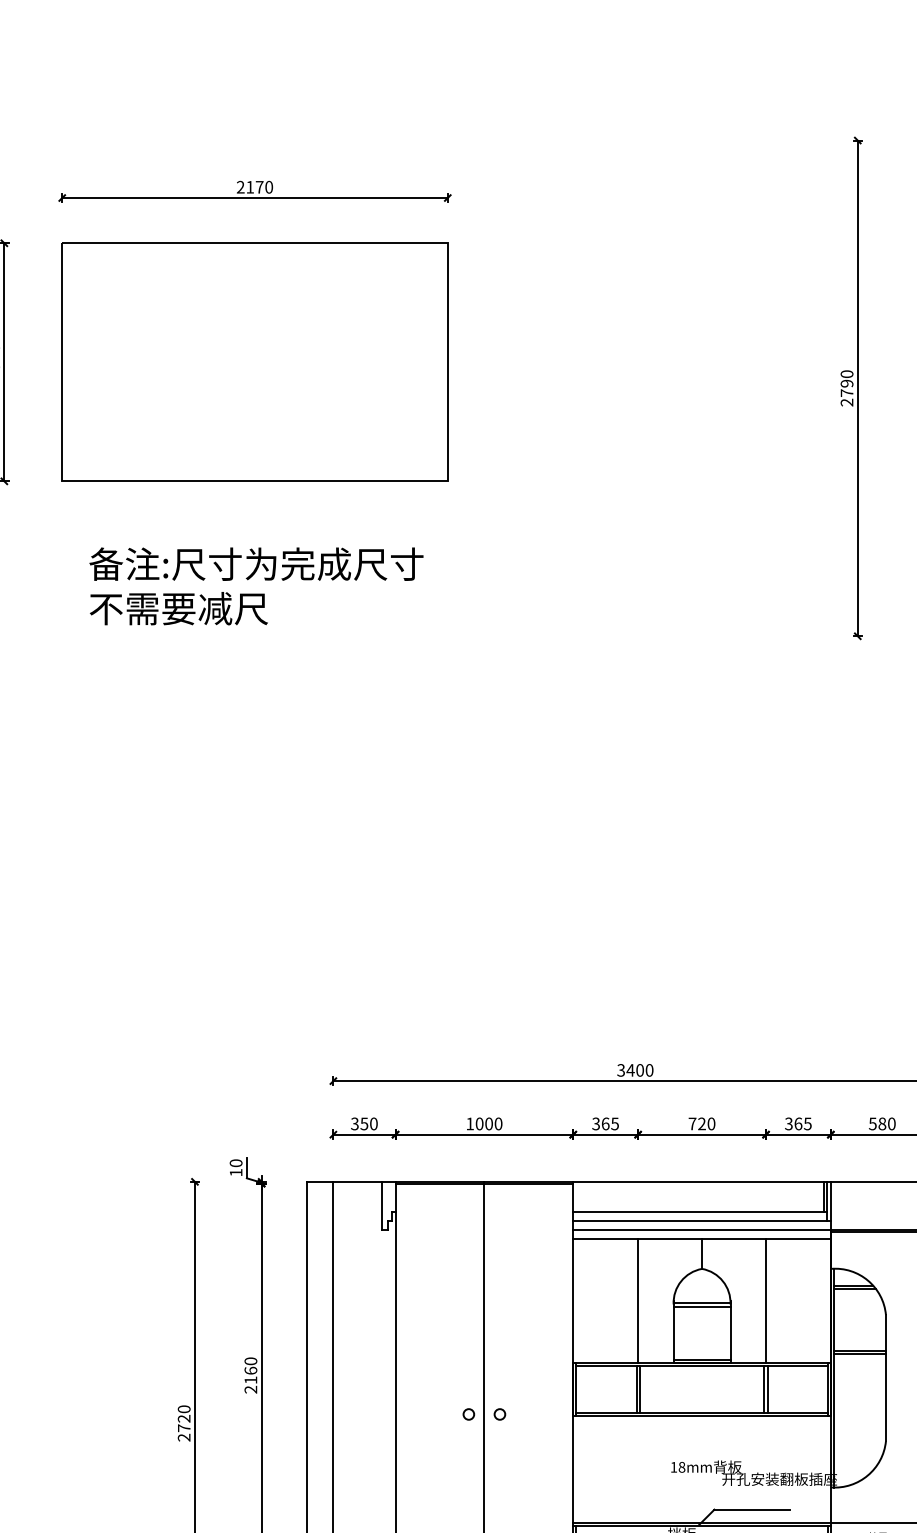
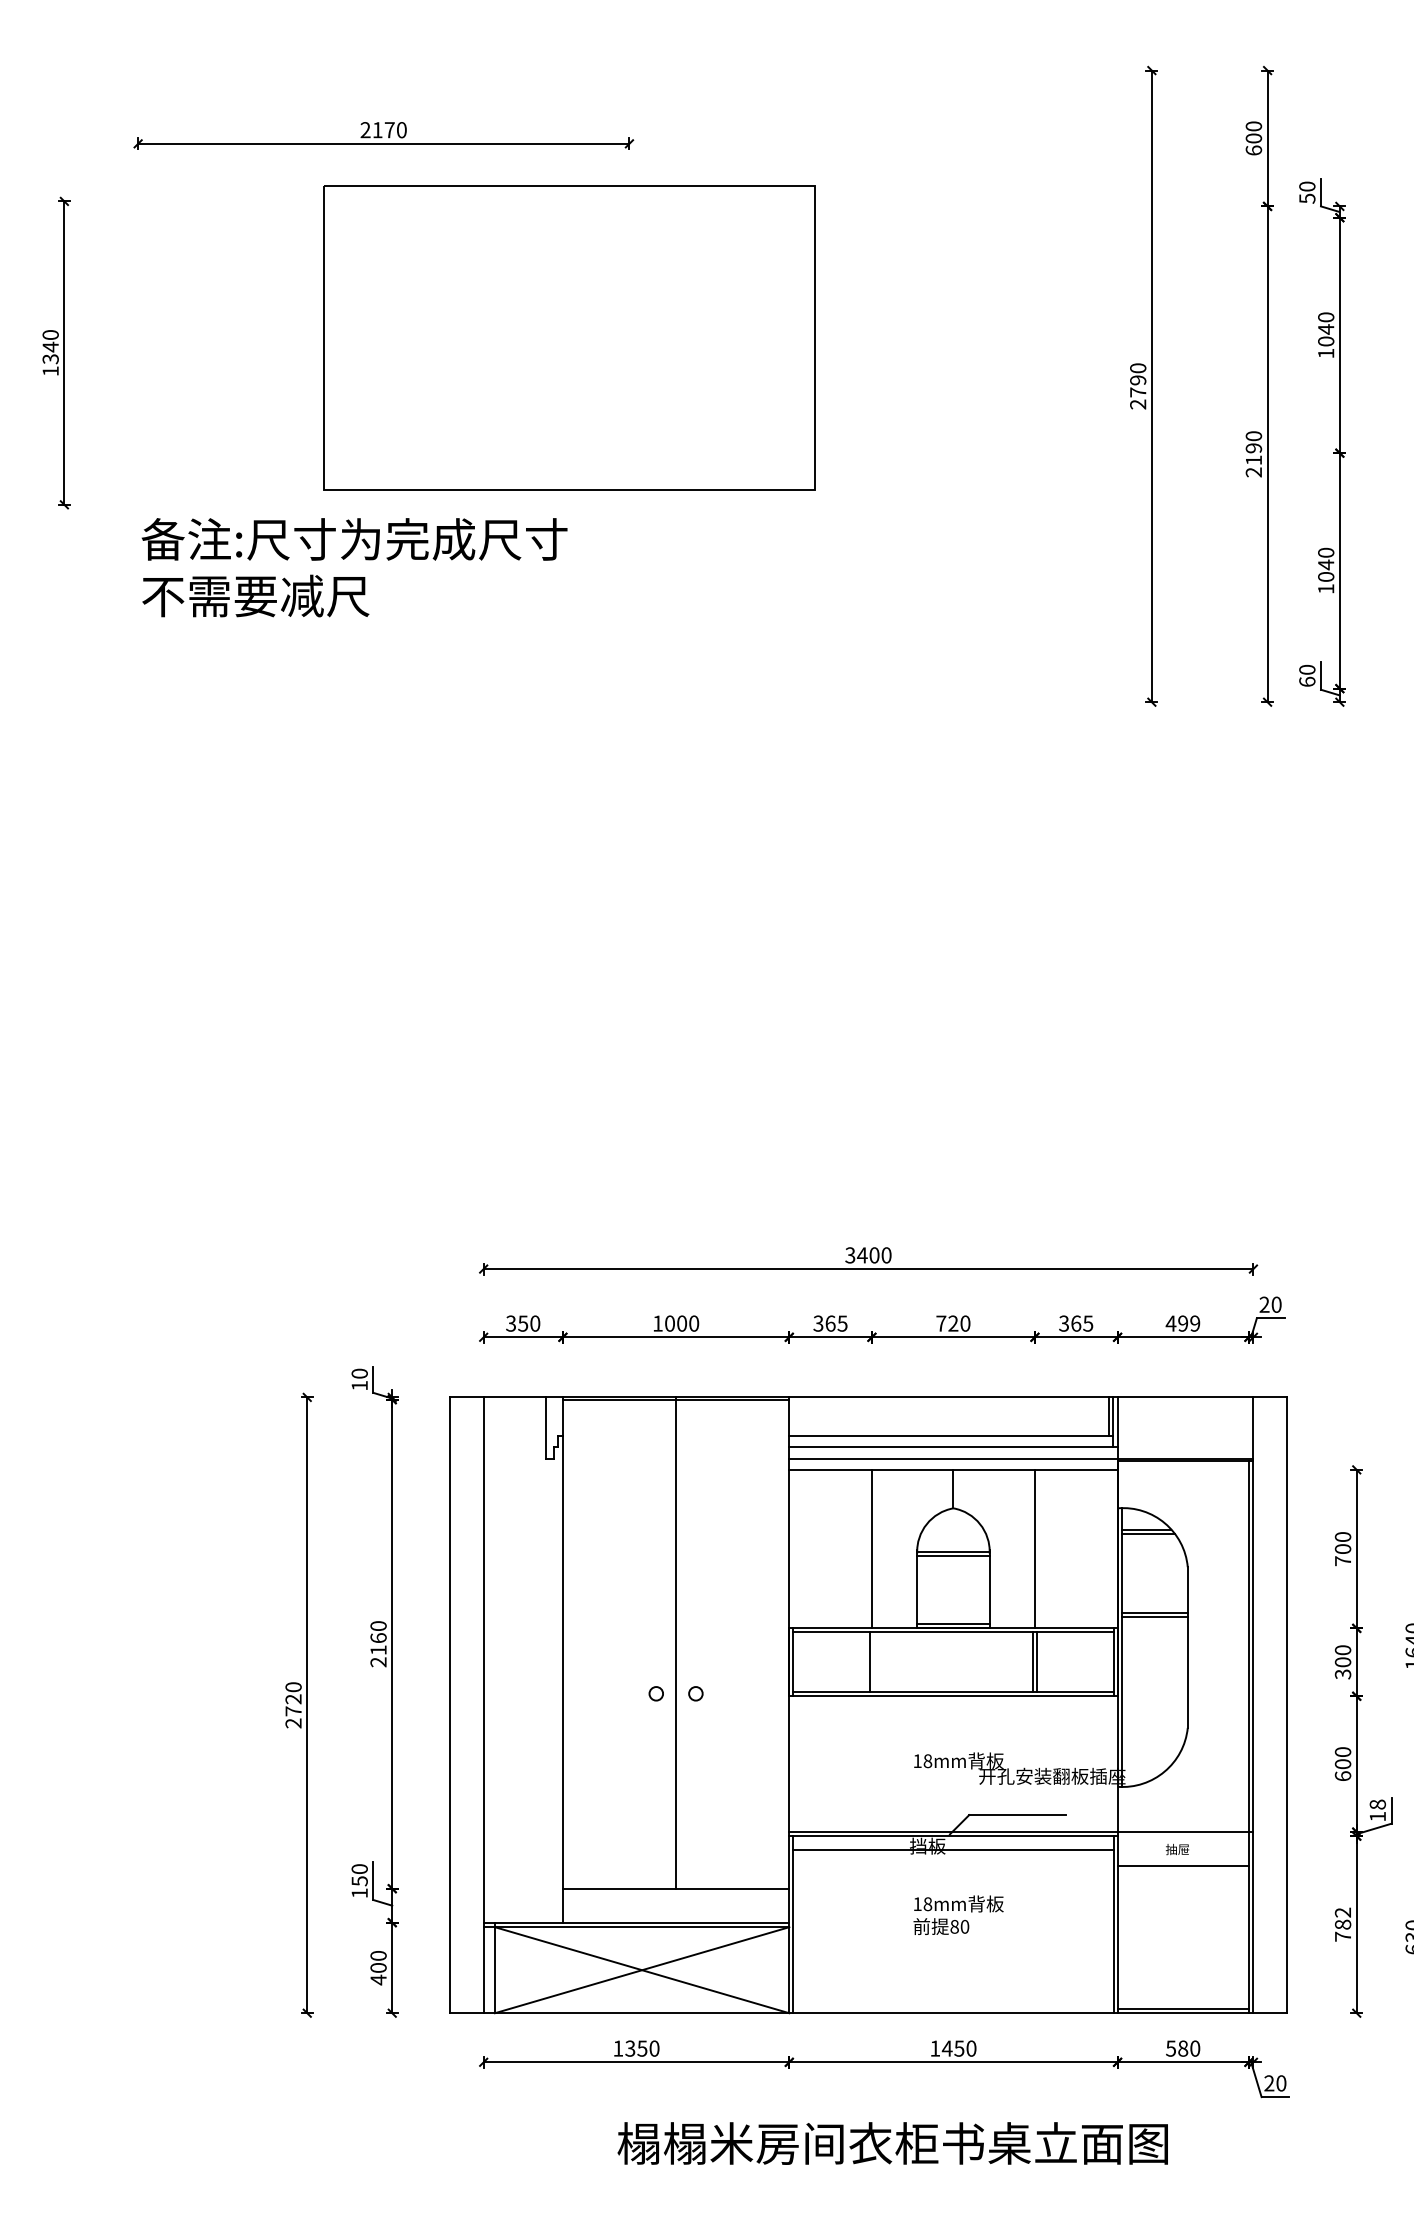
part: (254, 361) -> (569, 337), moved
text: (256, 586) -> (354, 567), moved
text: (881, 1123) -> (1182, 1323), 580 -> 499
line: (639, 1389) -> (873, 1662), removed

